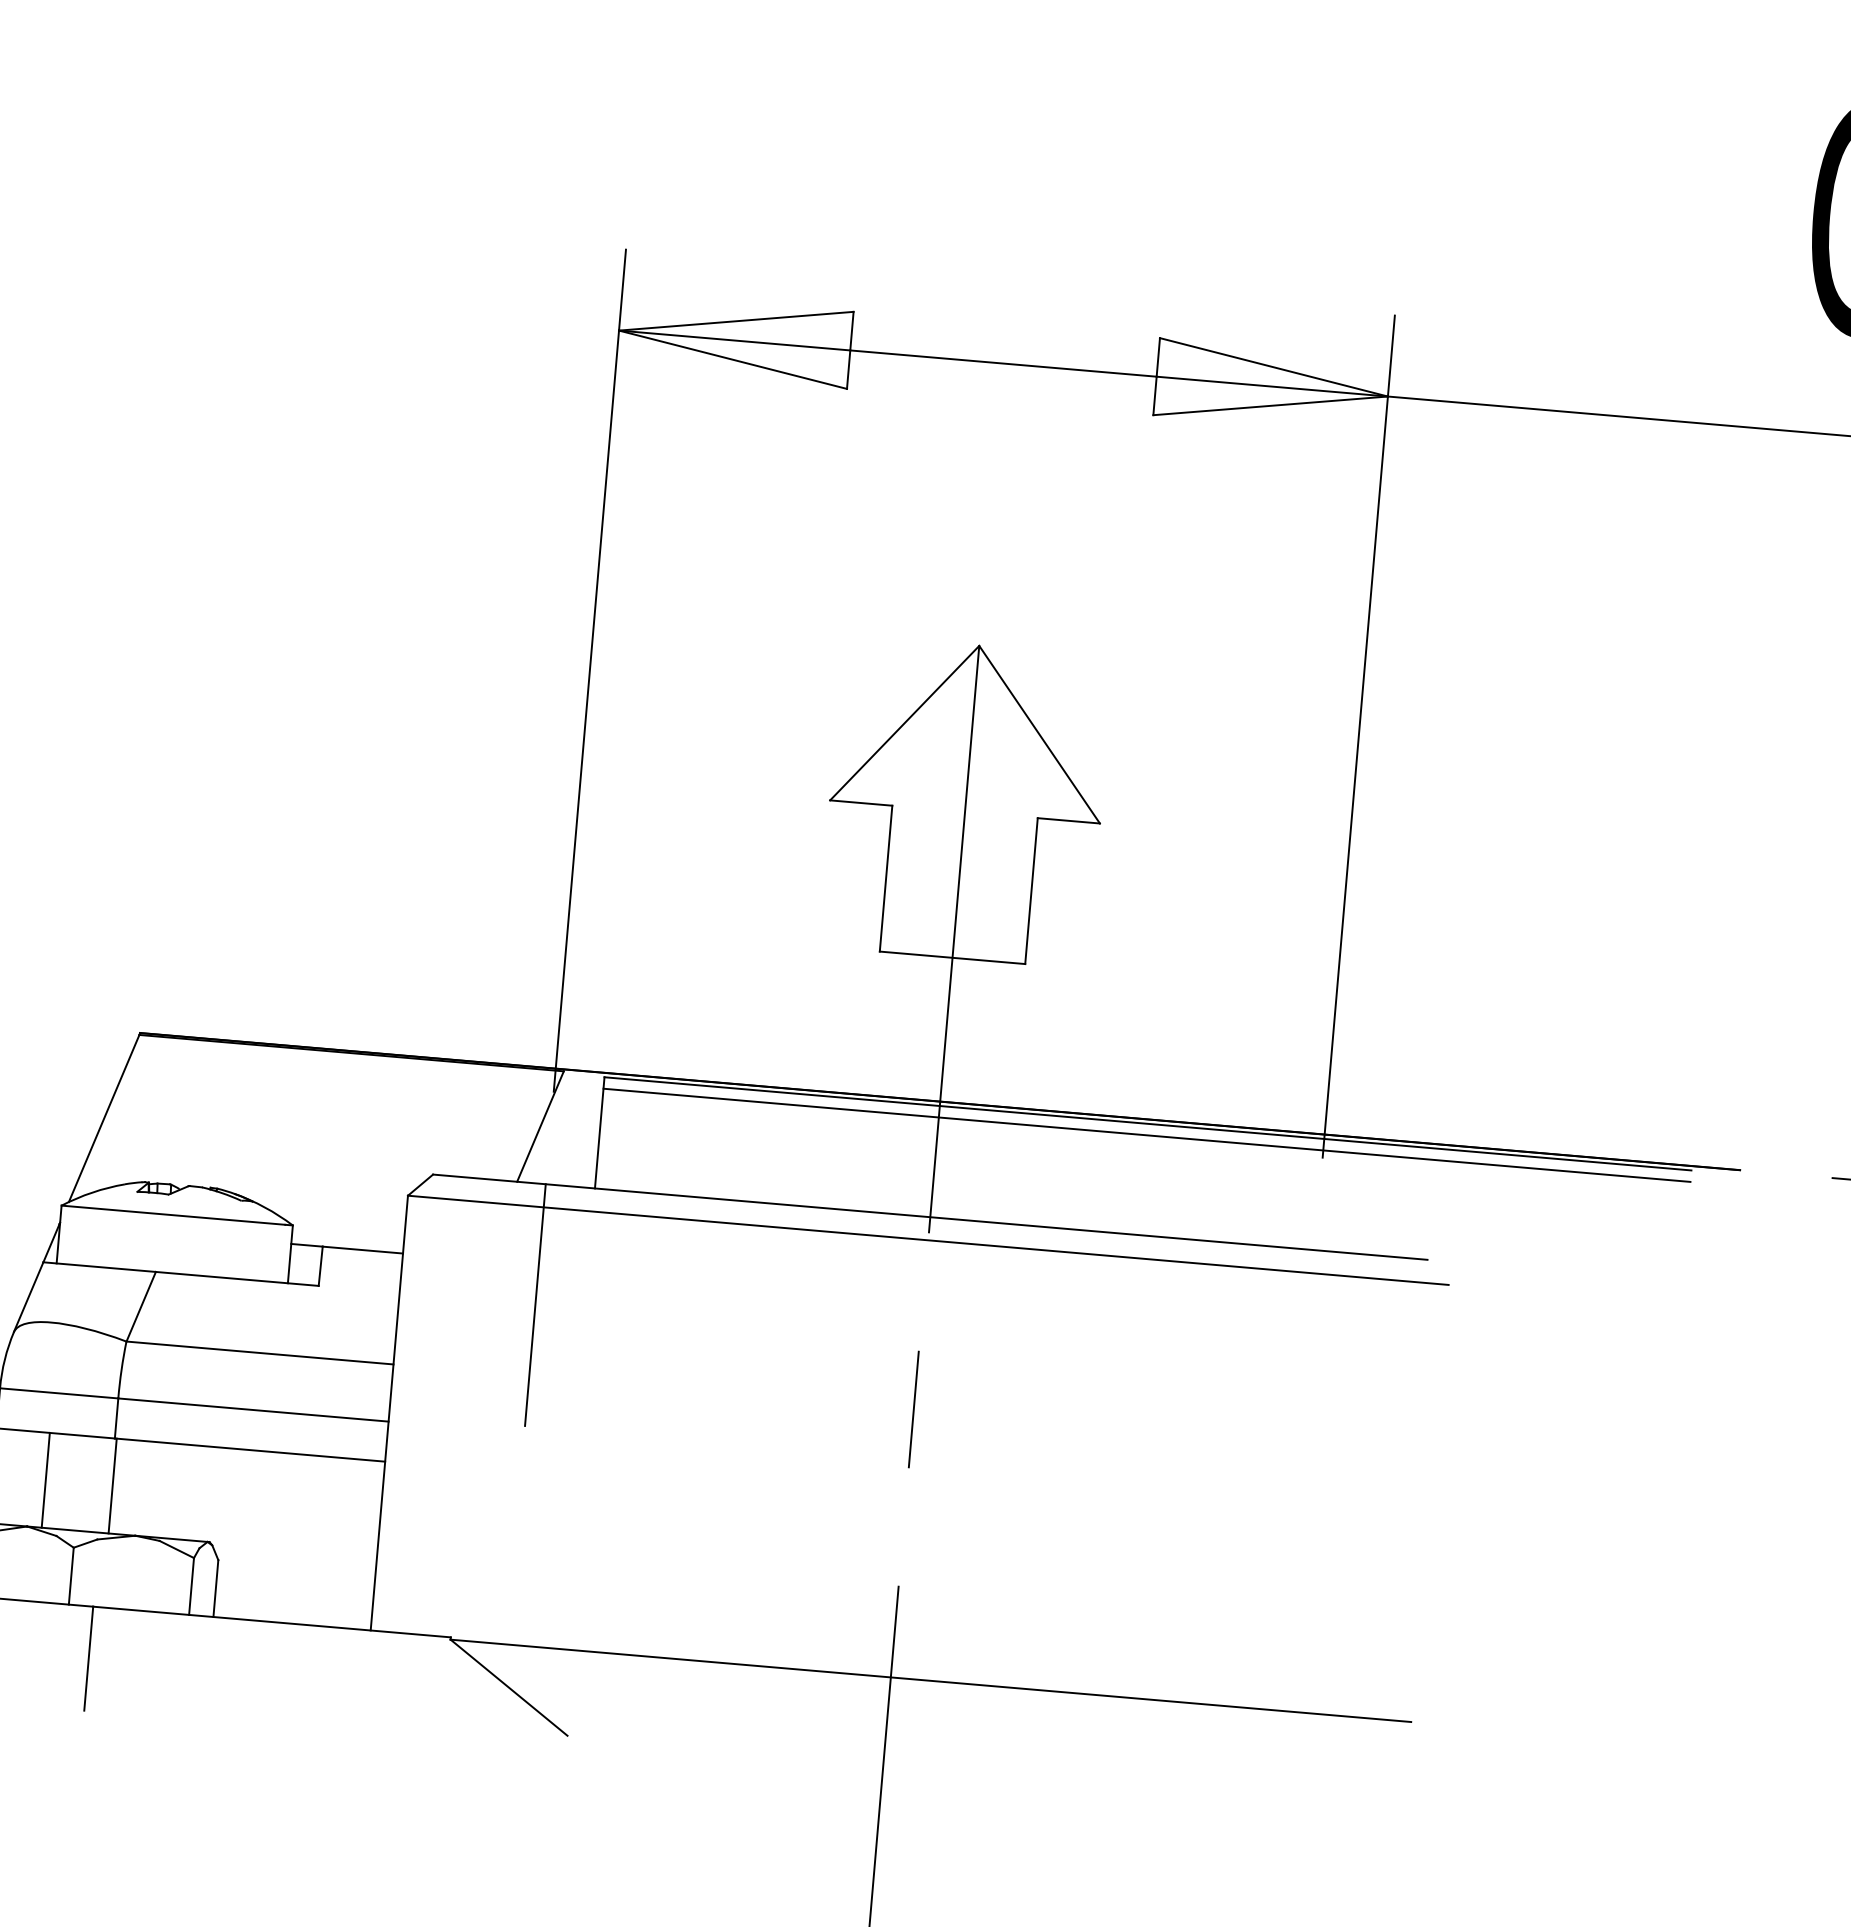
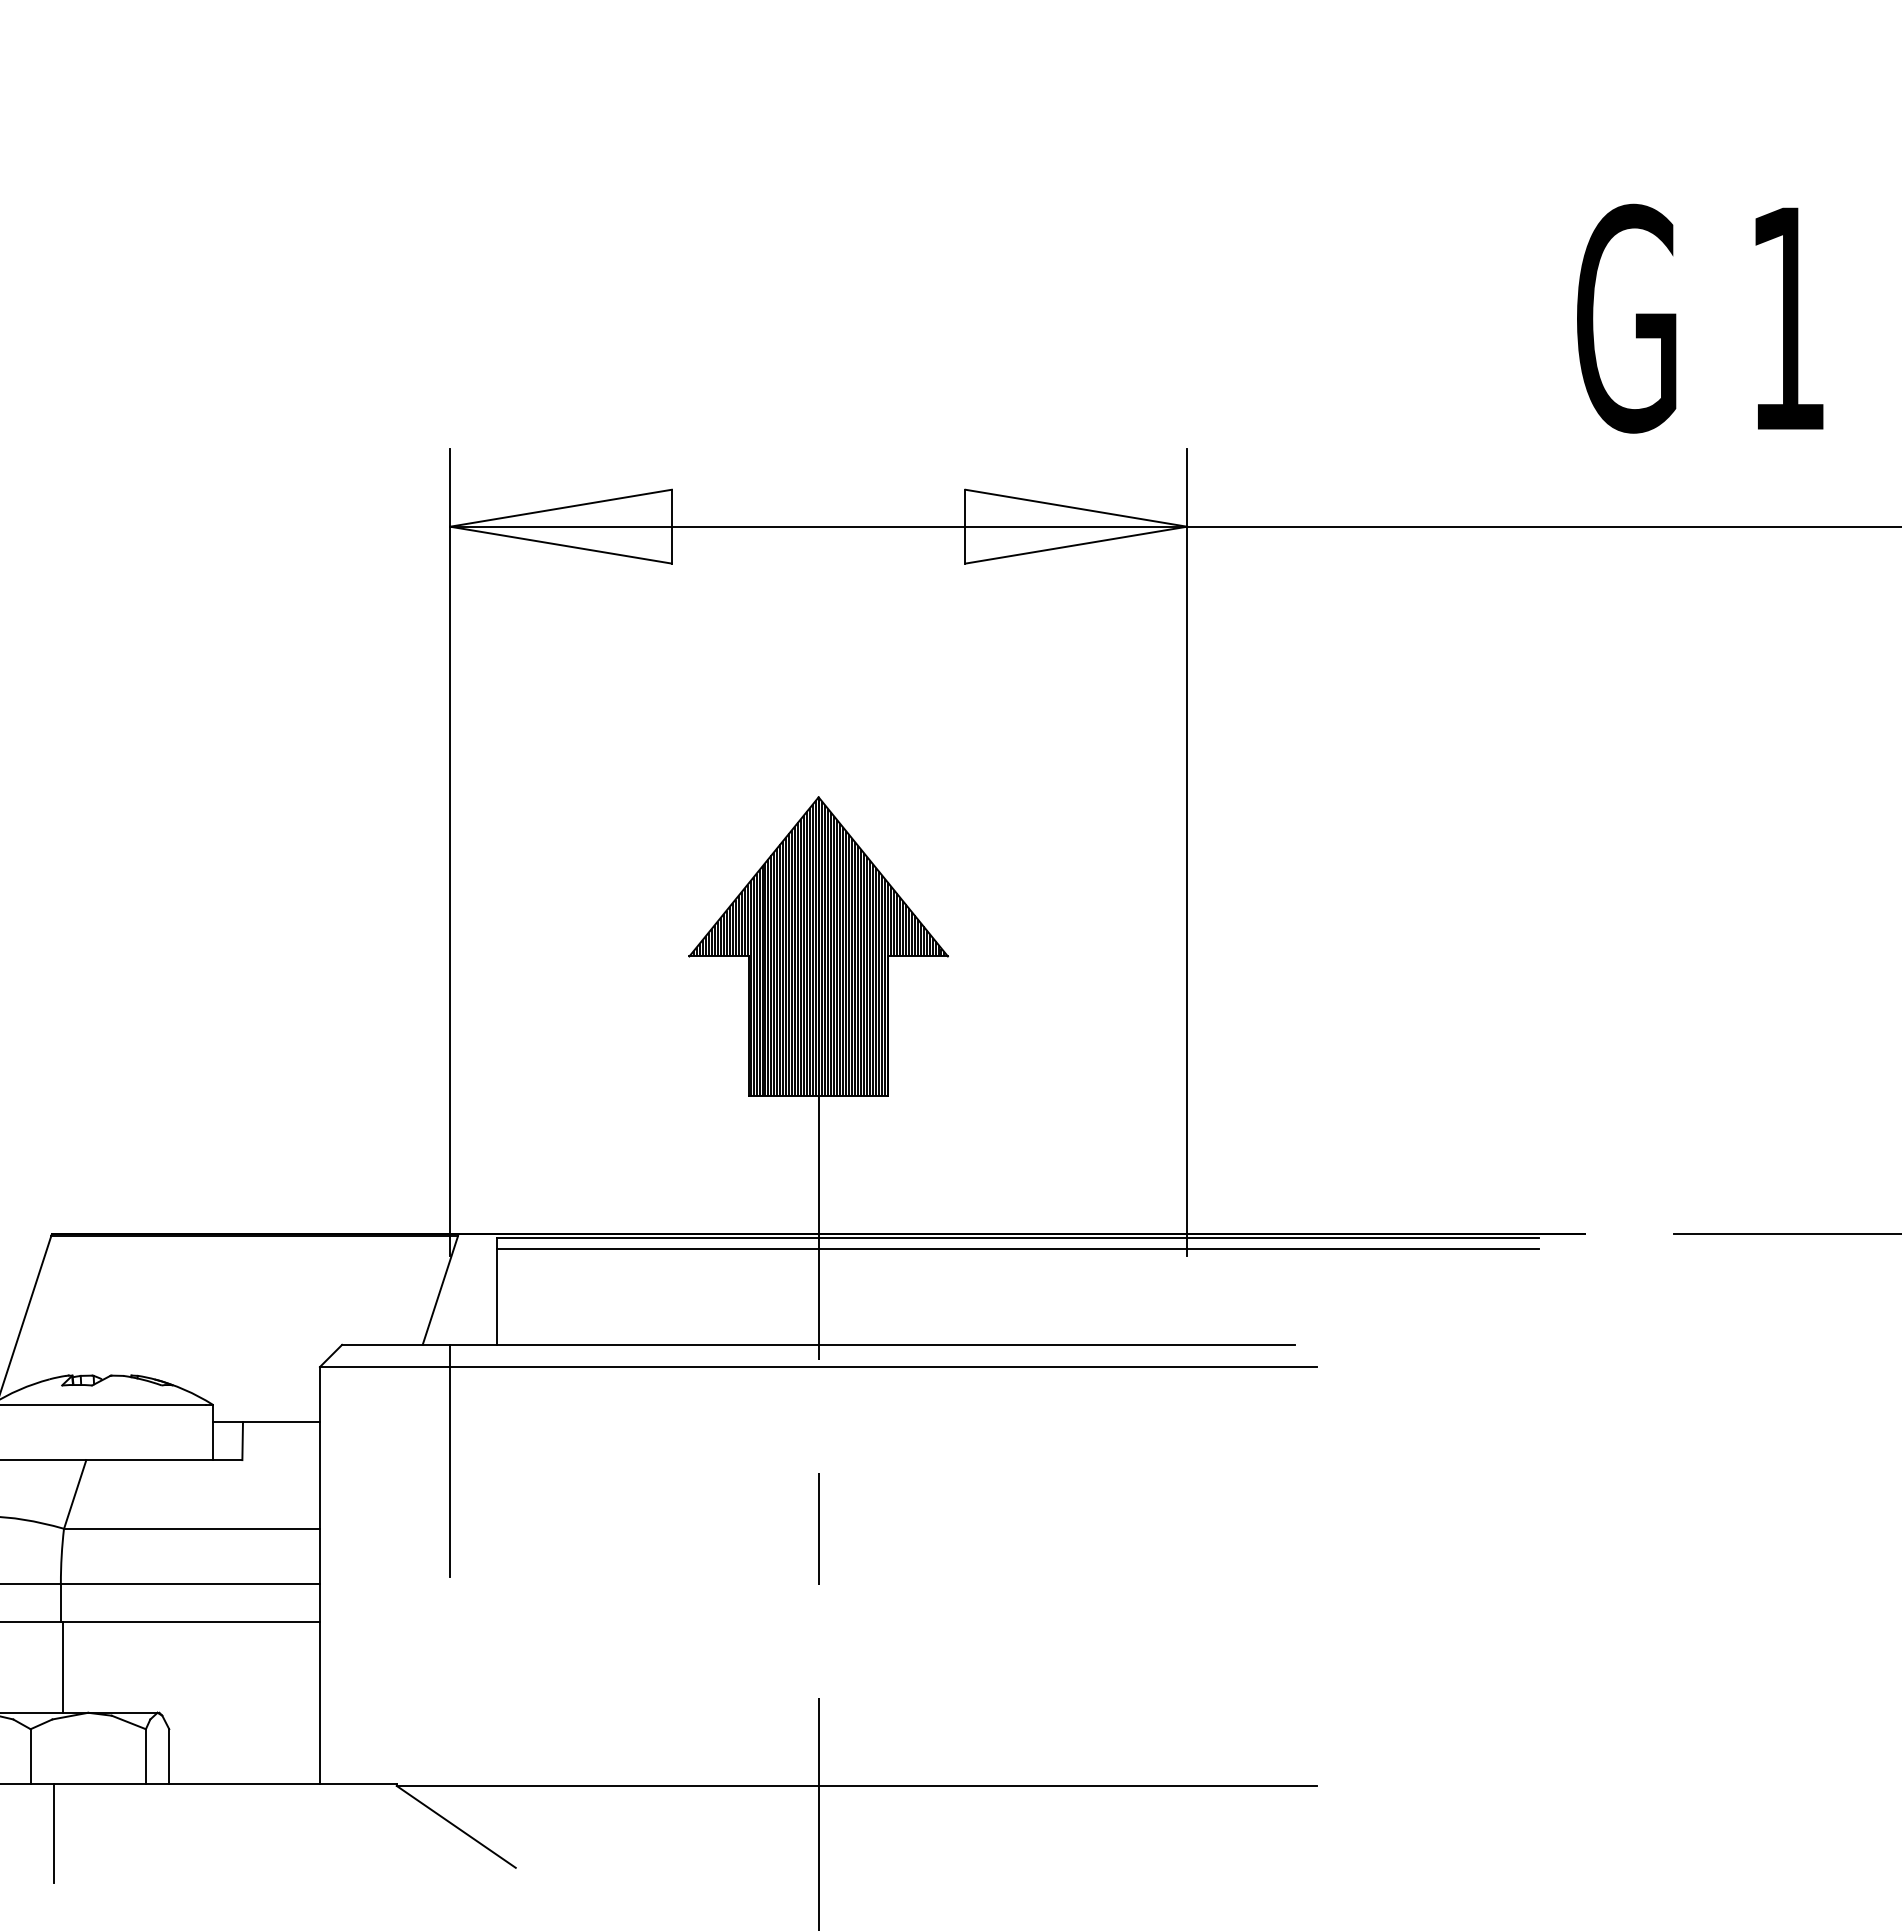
hatch: (965, 801) -> (818, 946), added

